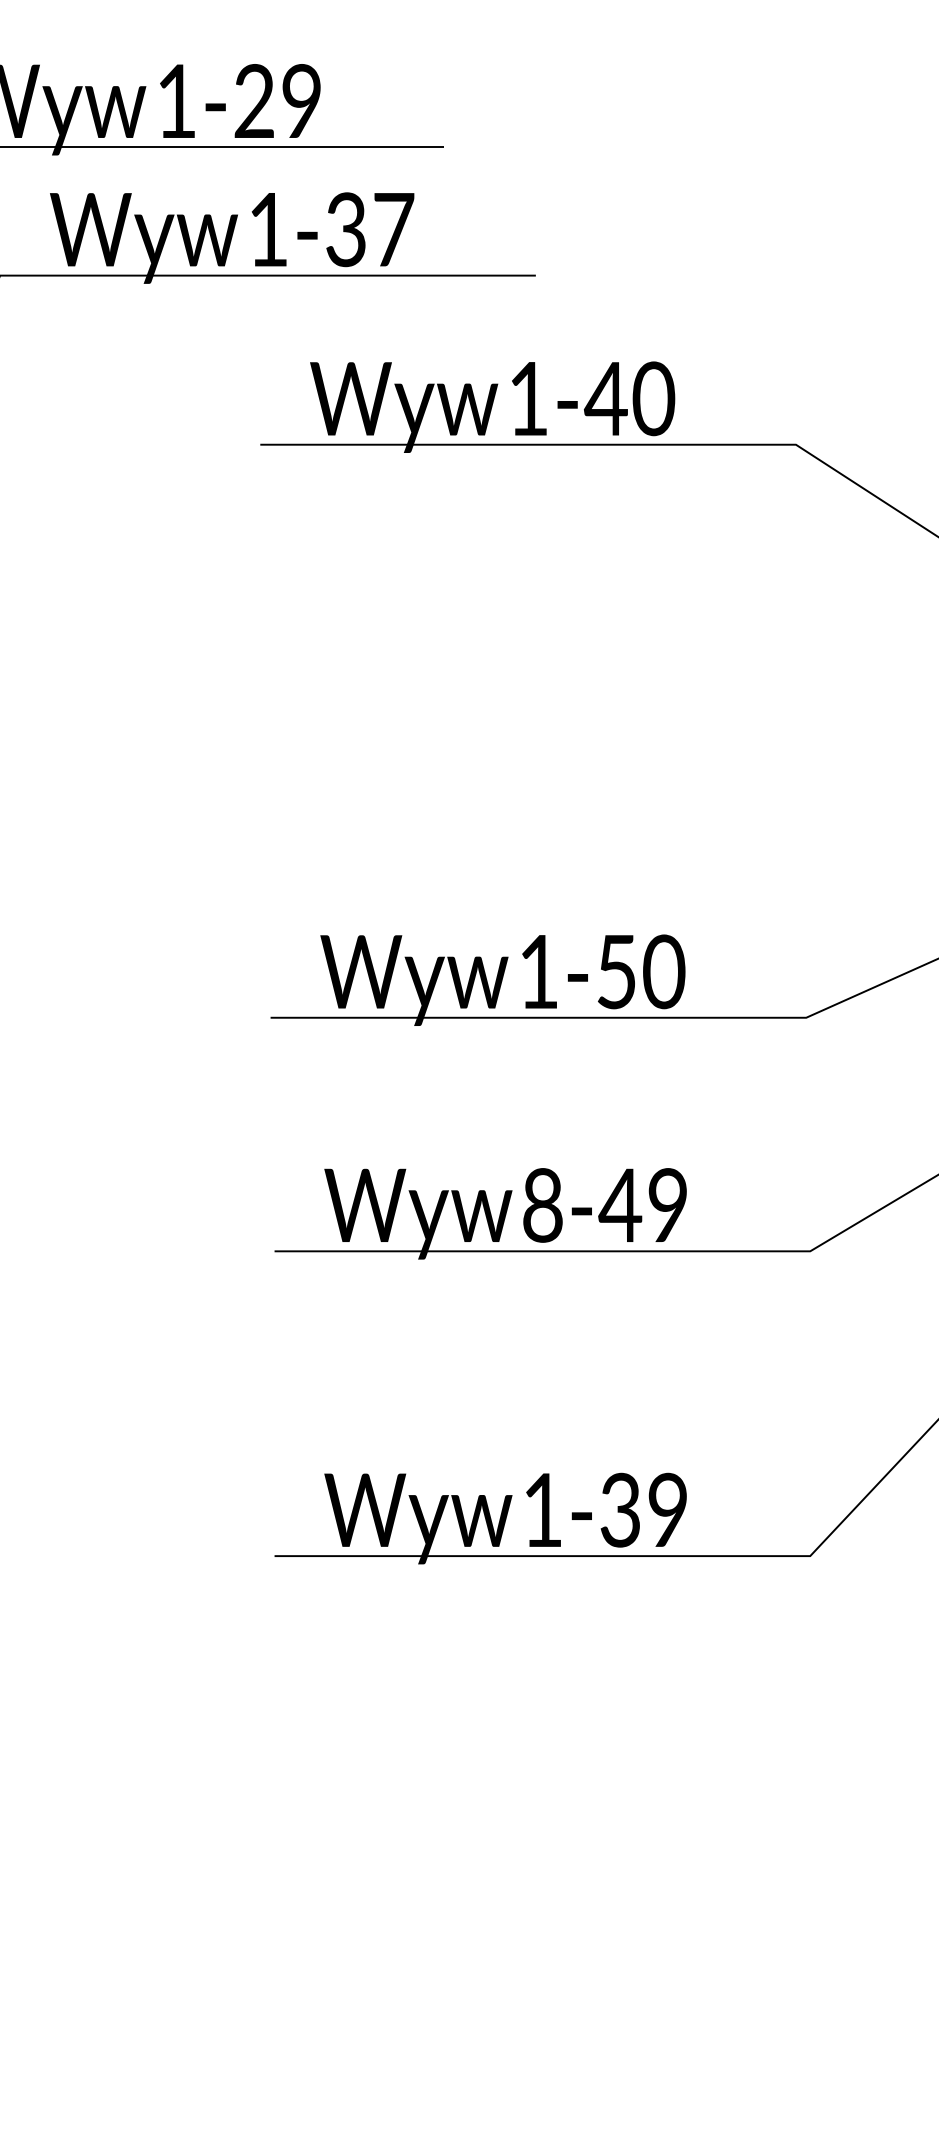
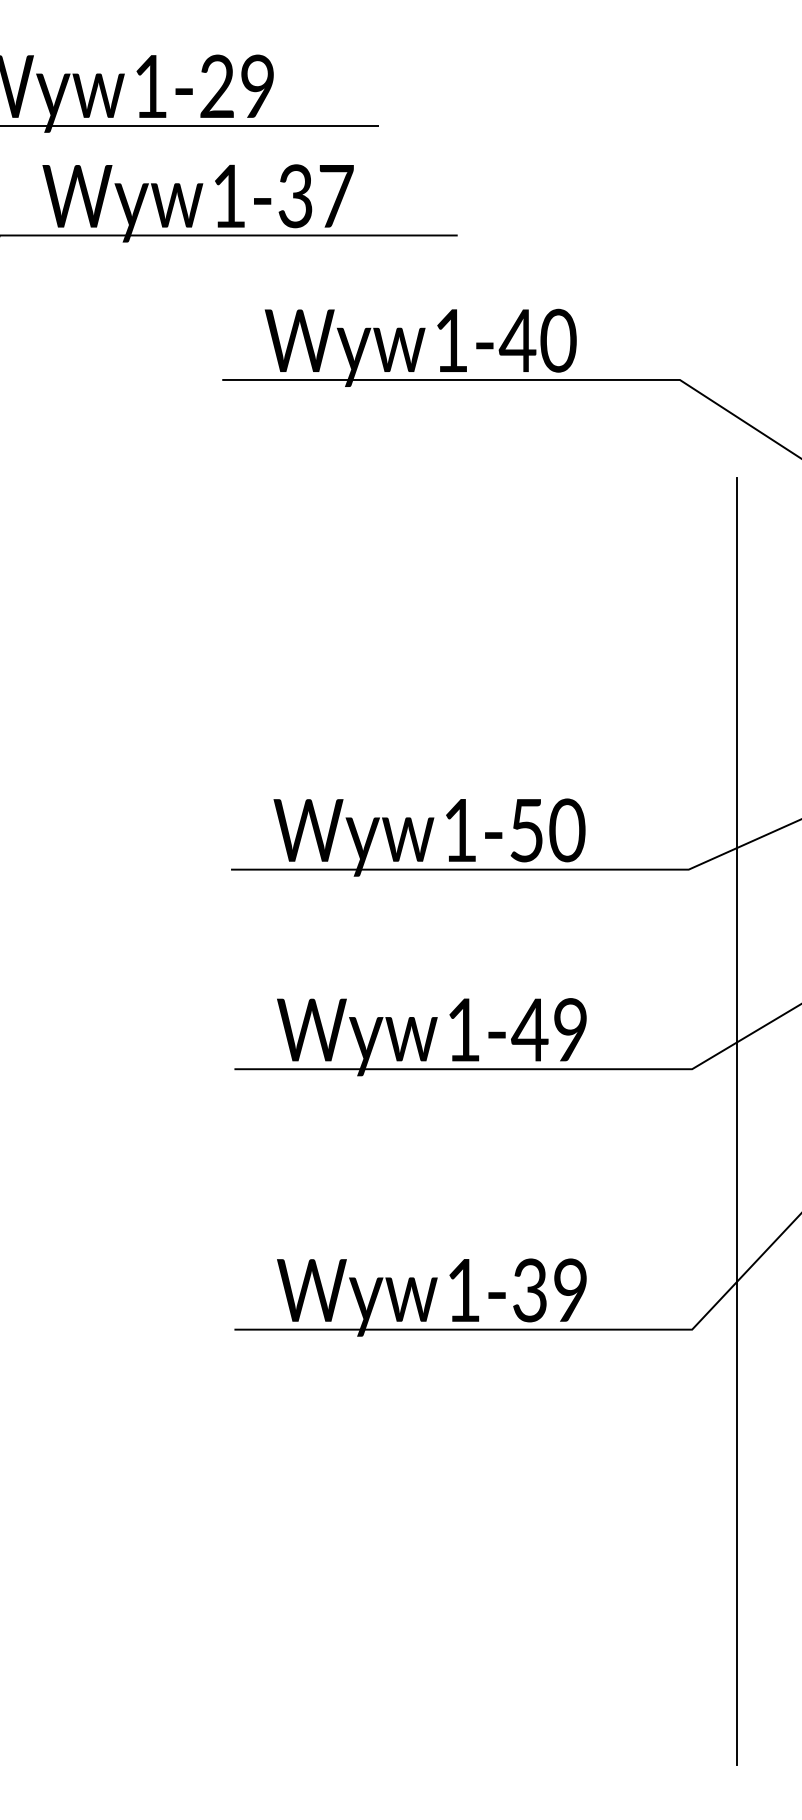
text: (542, 1204) -> (463, 1029), 8-49 -> 1-49
line: (862, 1312) -> (736, 1121), added

